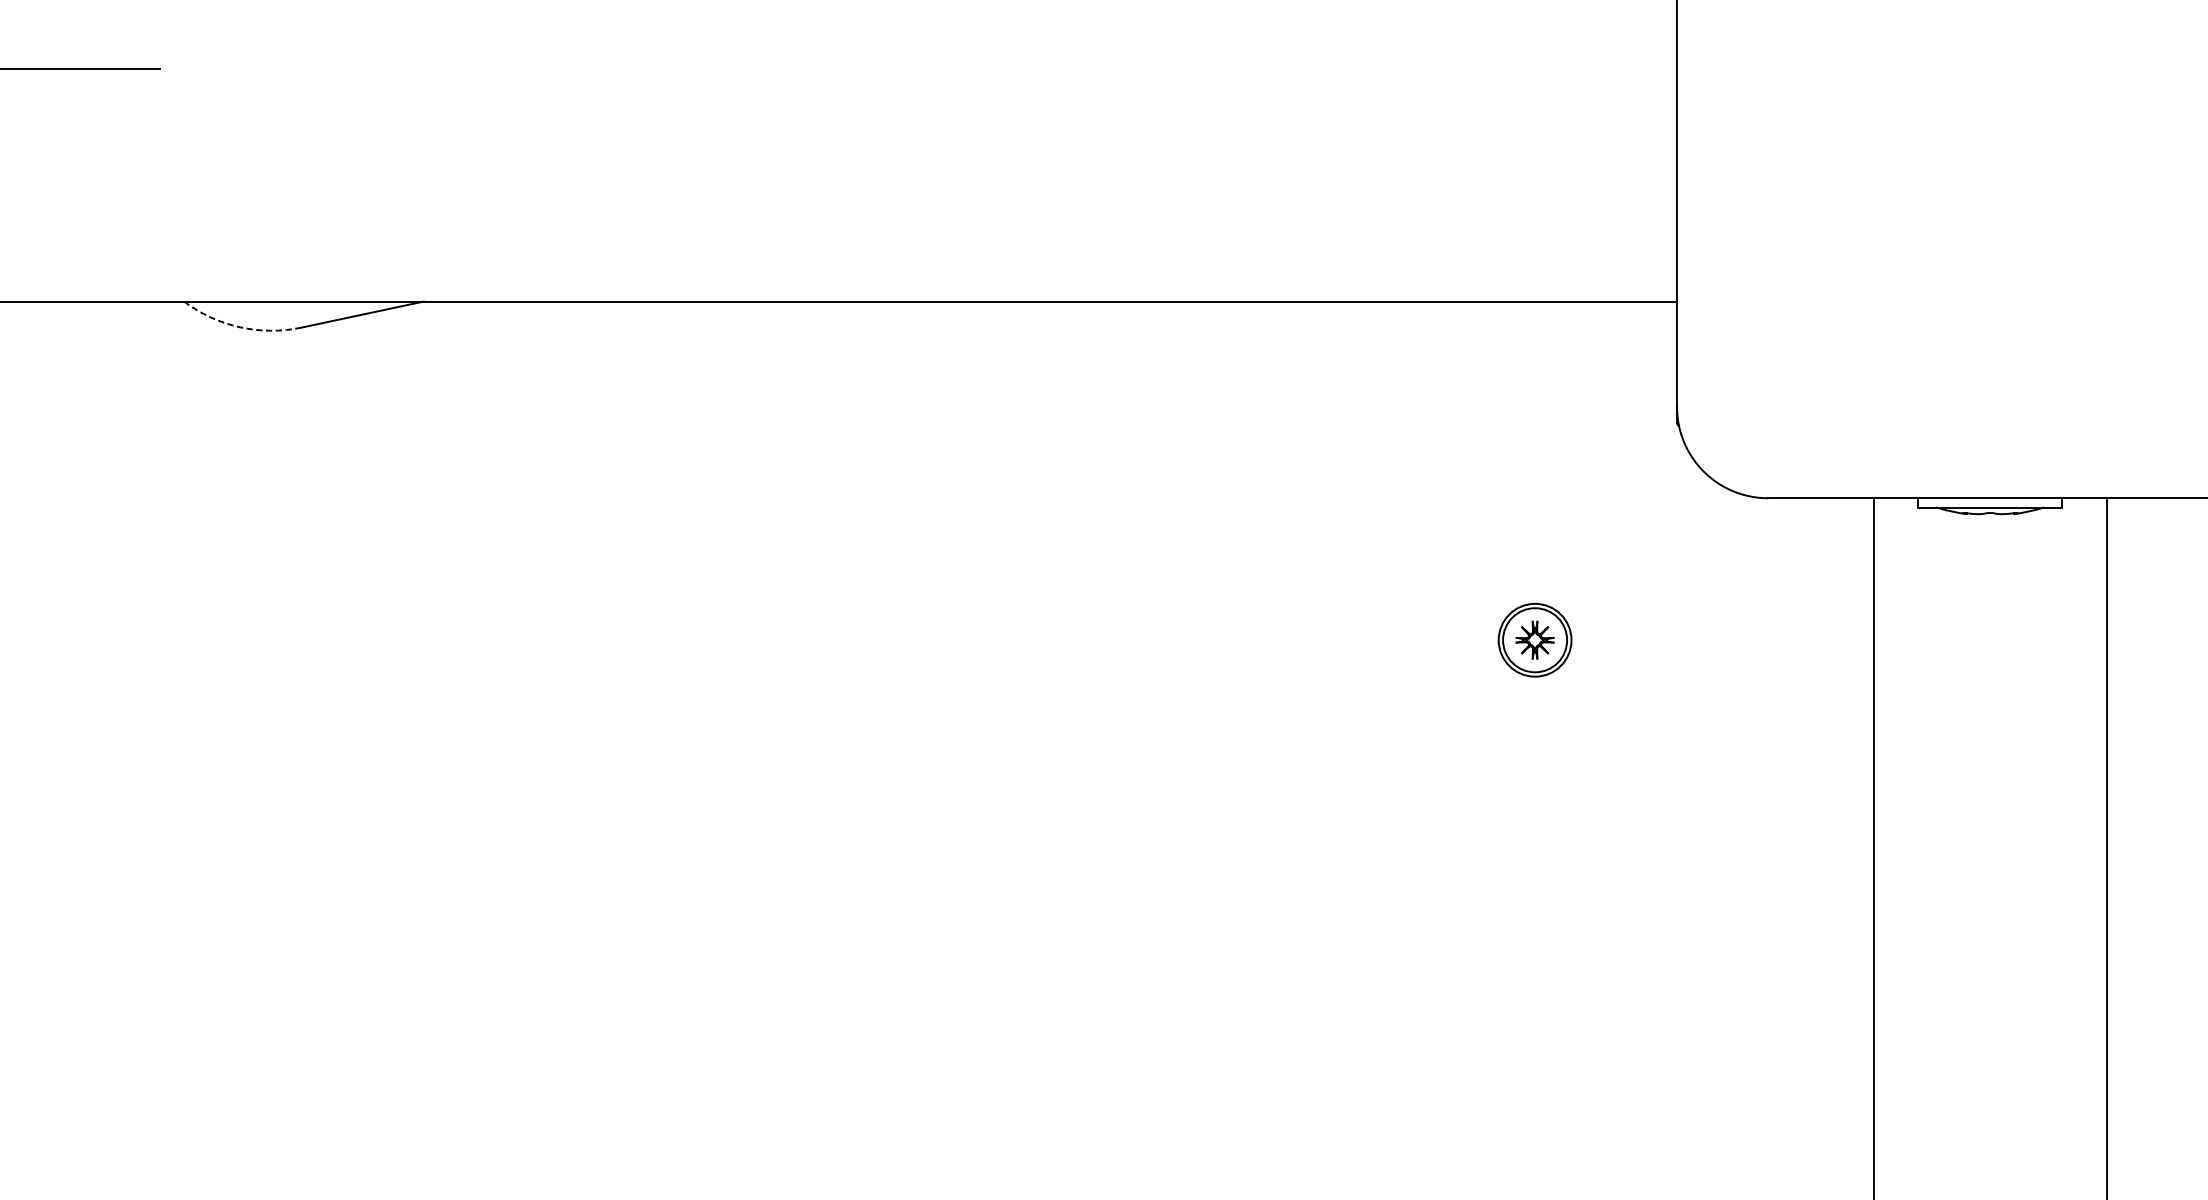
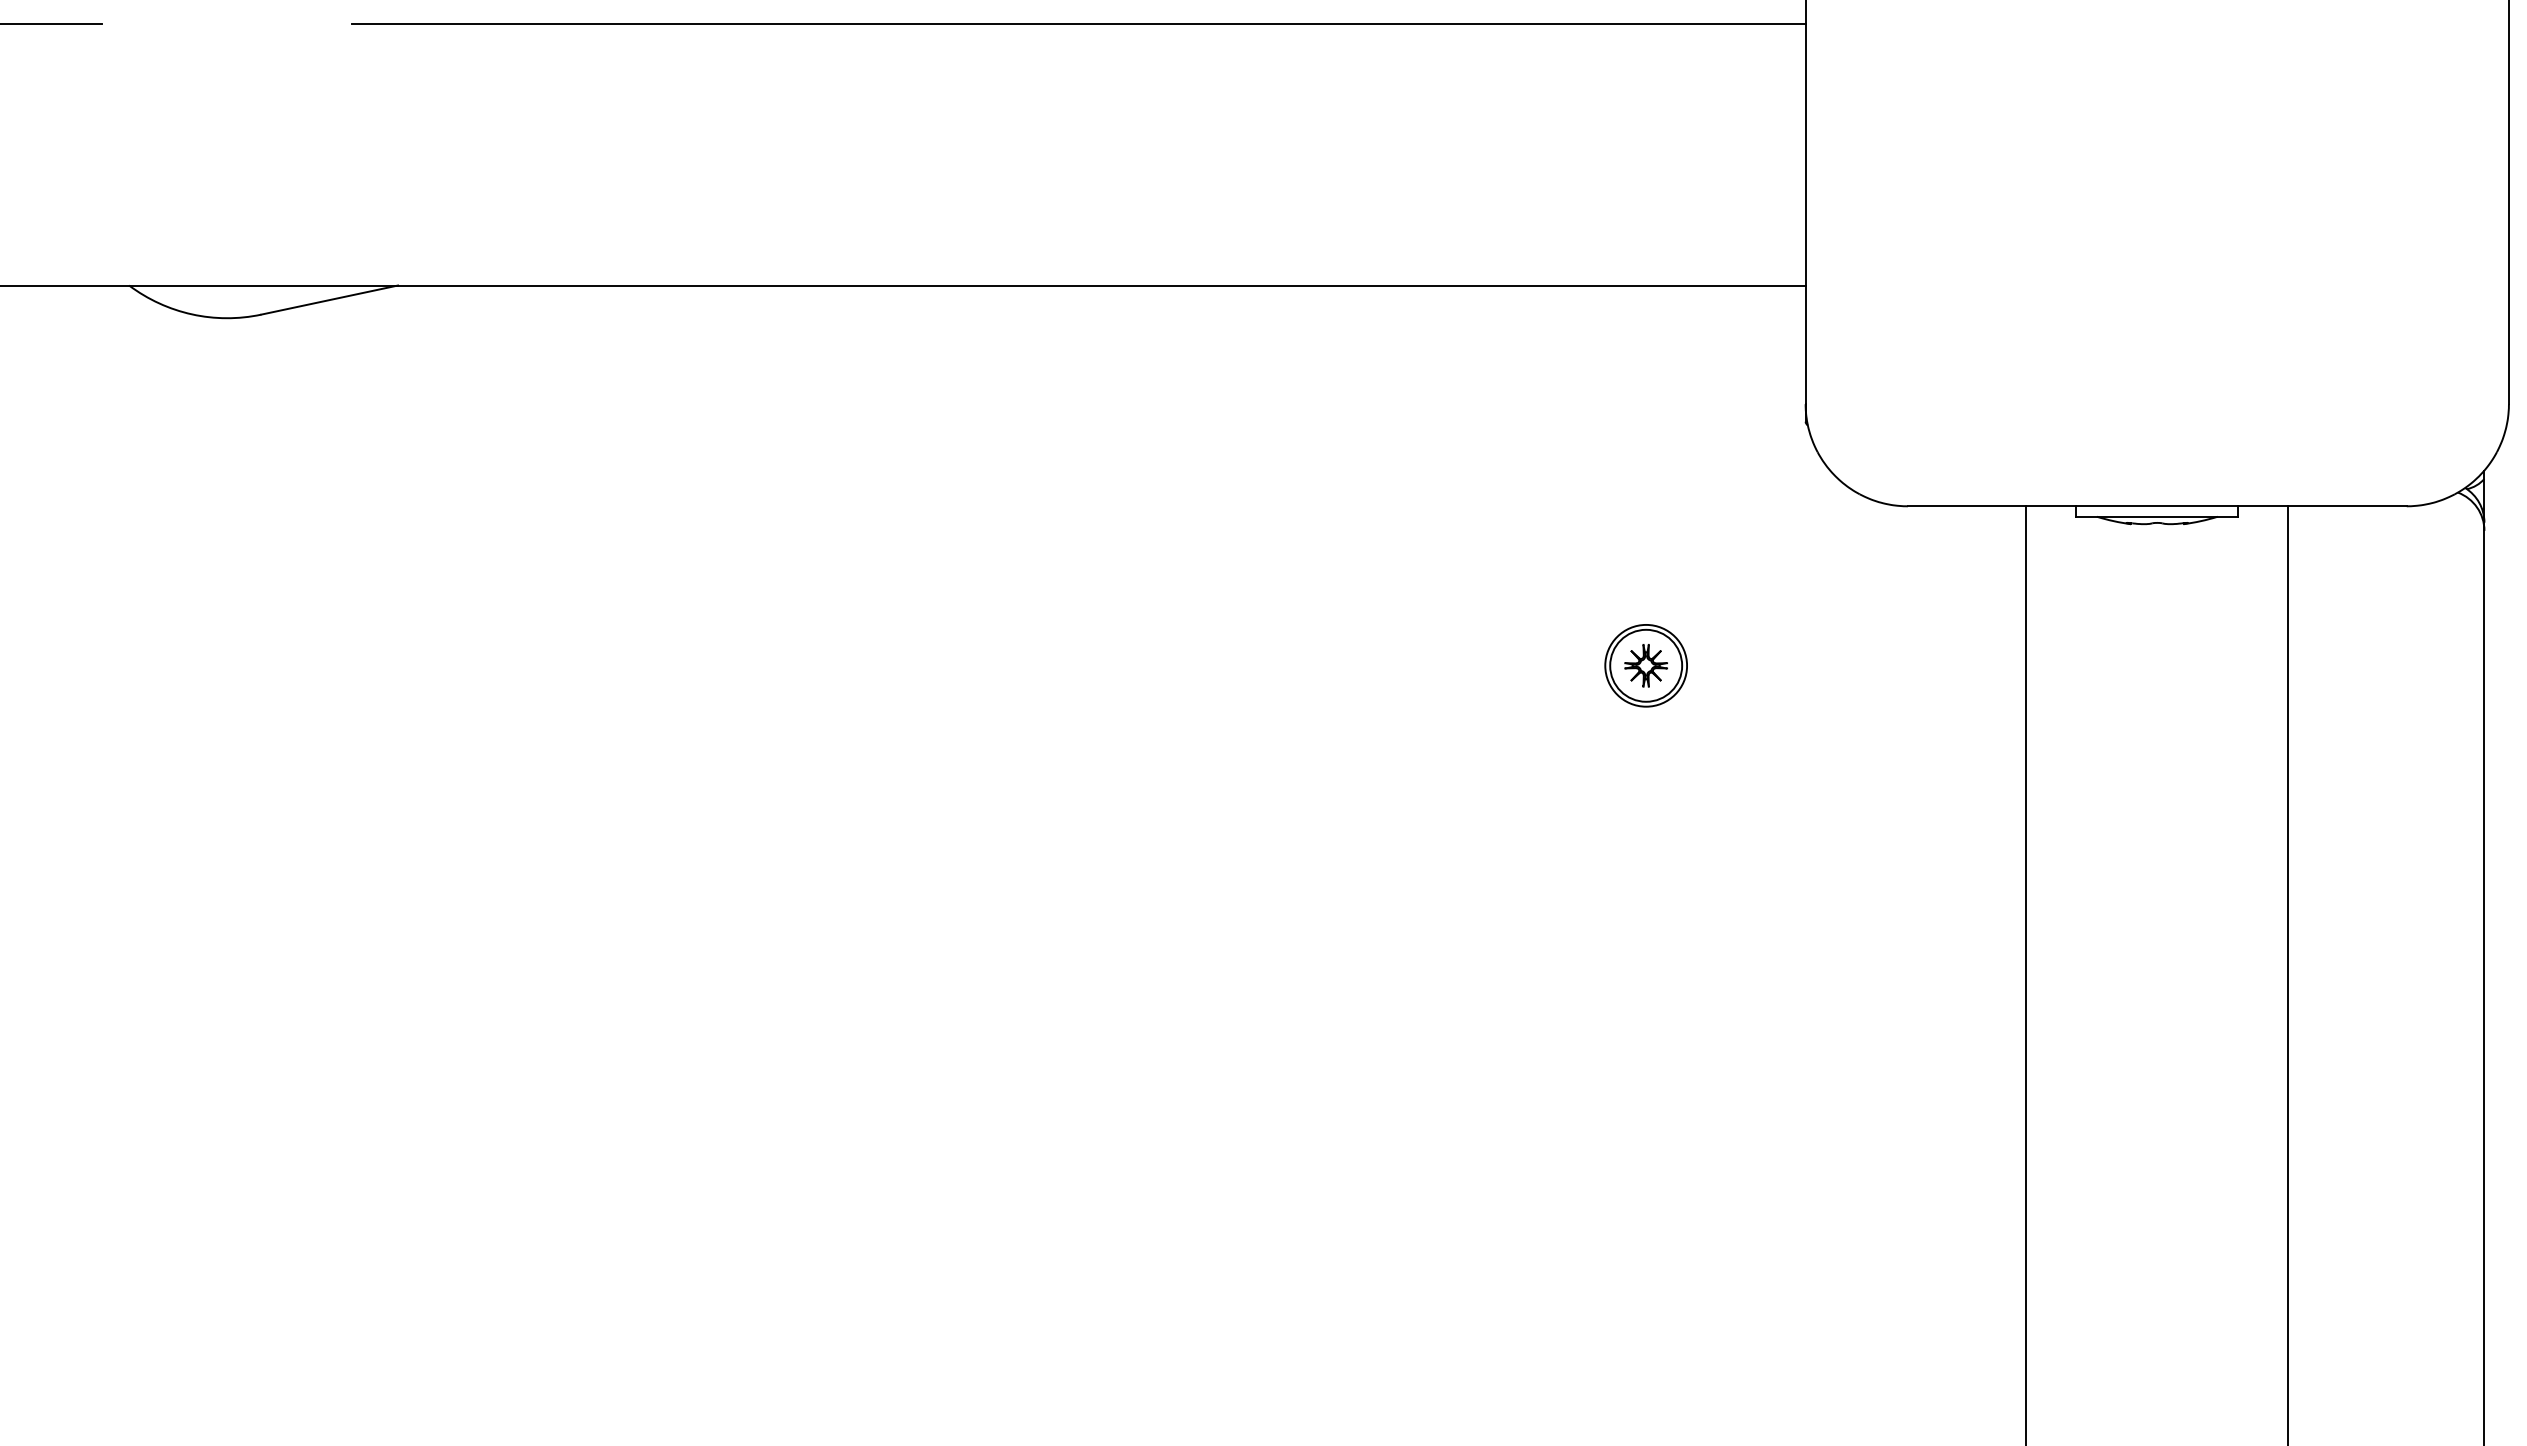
line: (1029, 68) -> (1078, 23), added
arc: (240, 327) -> (192, 314), dashed -> solid

